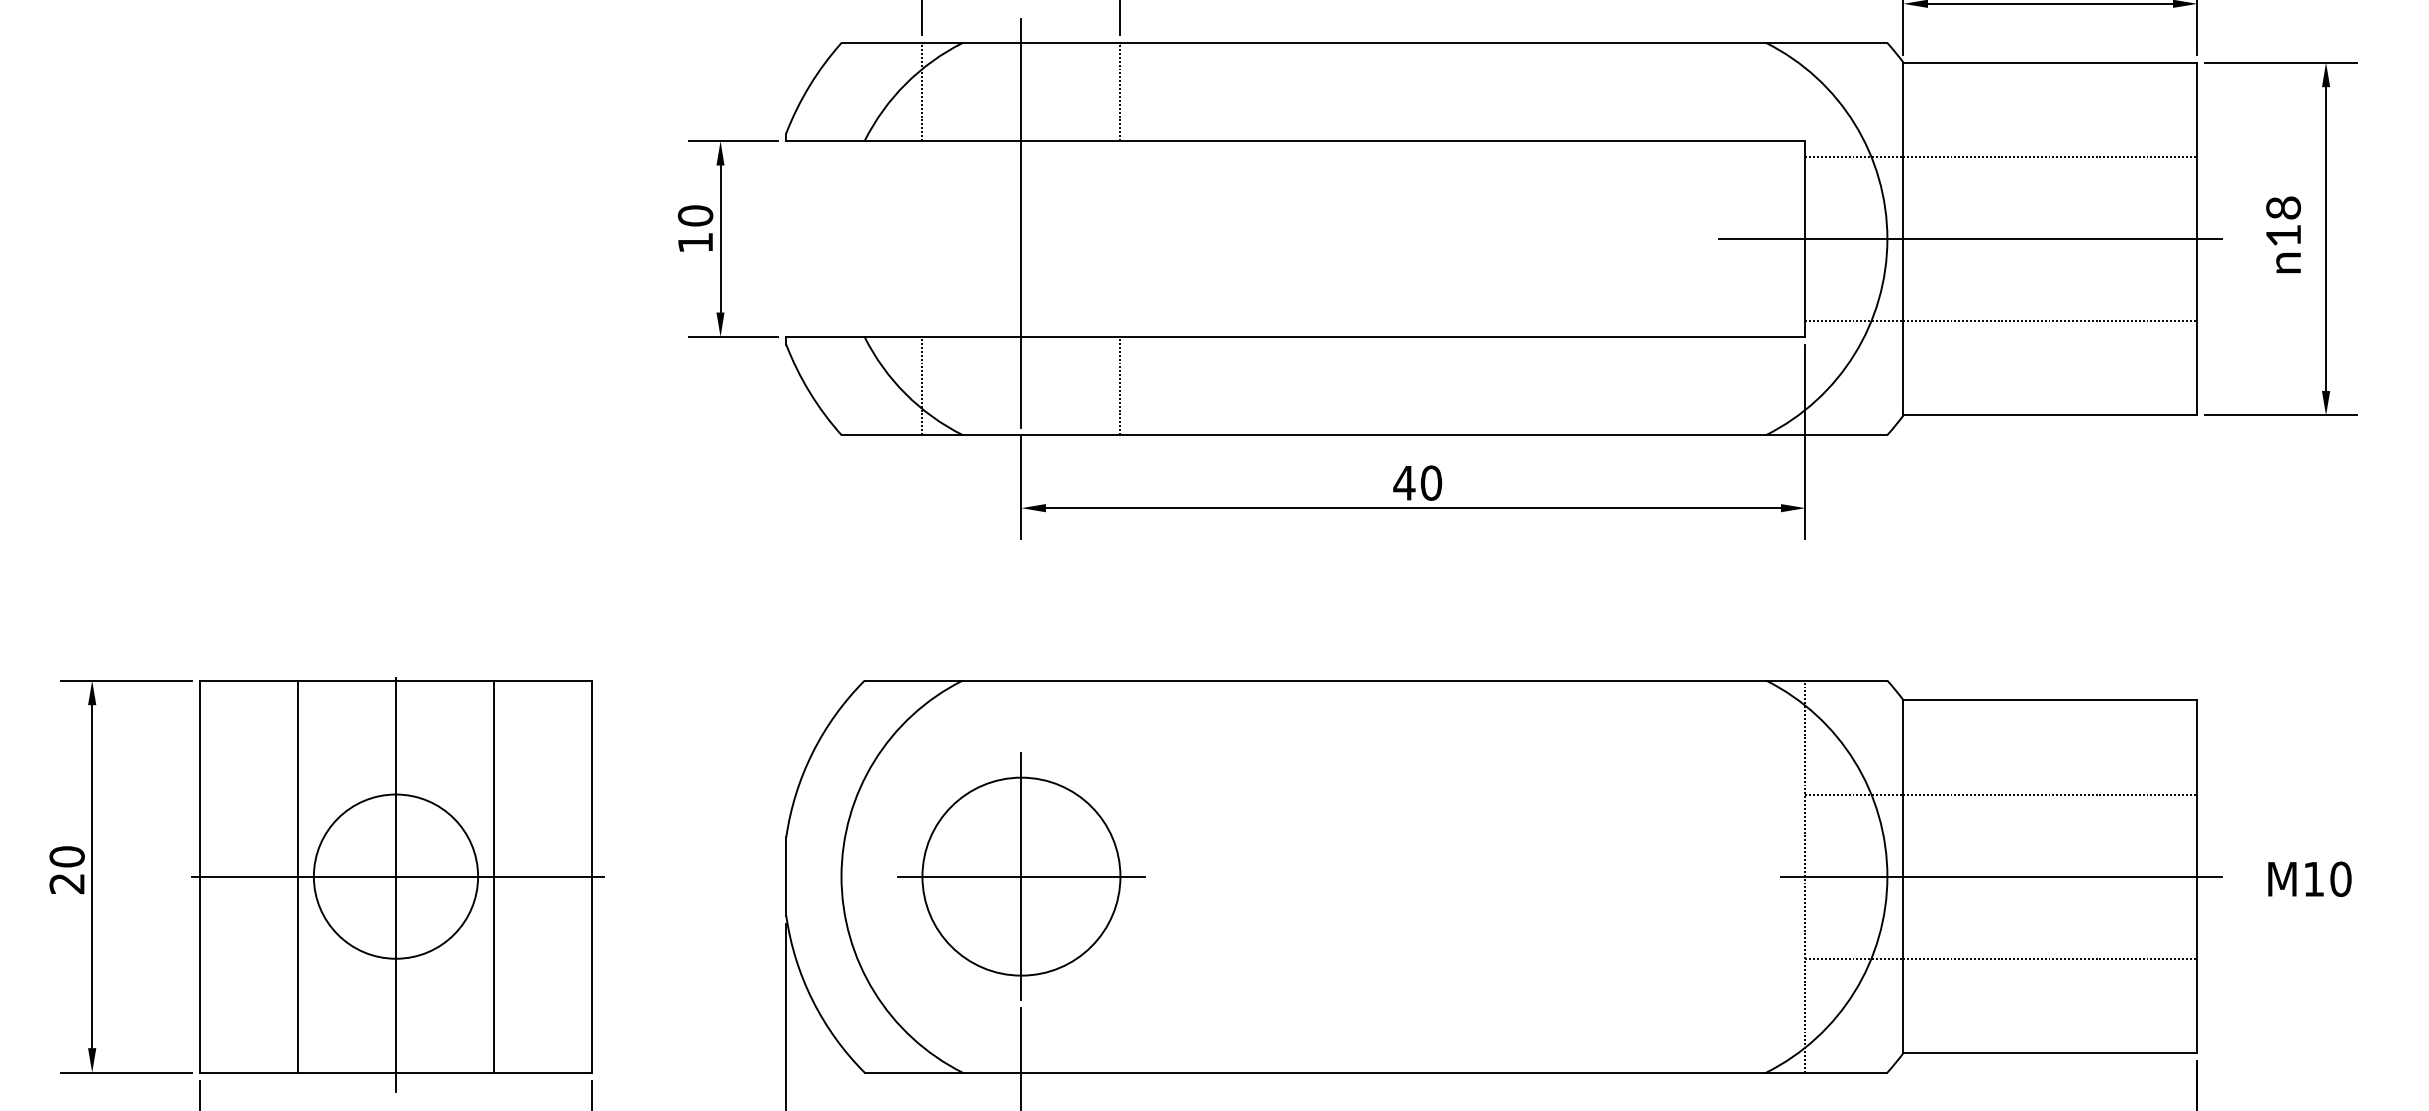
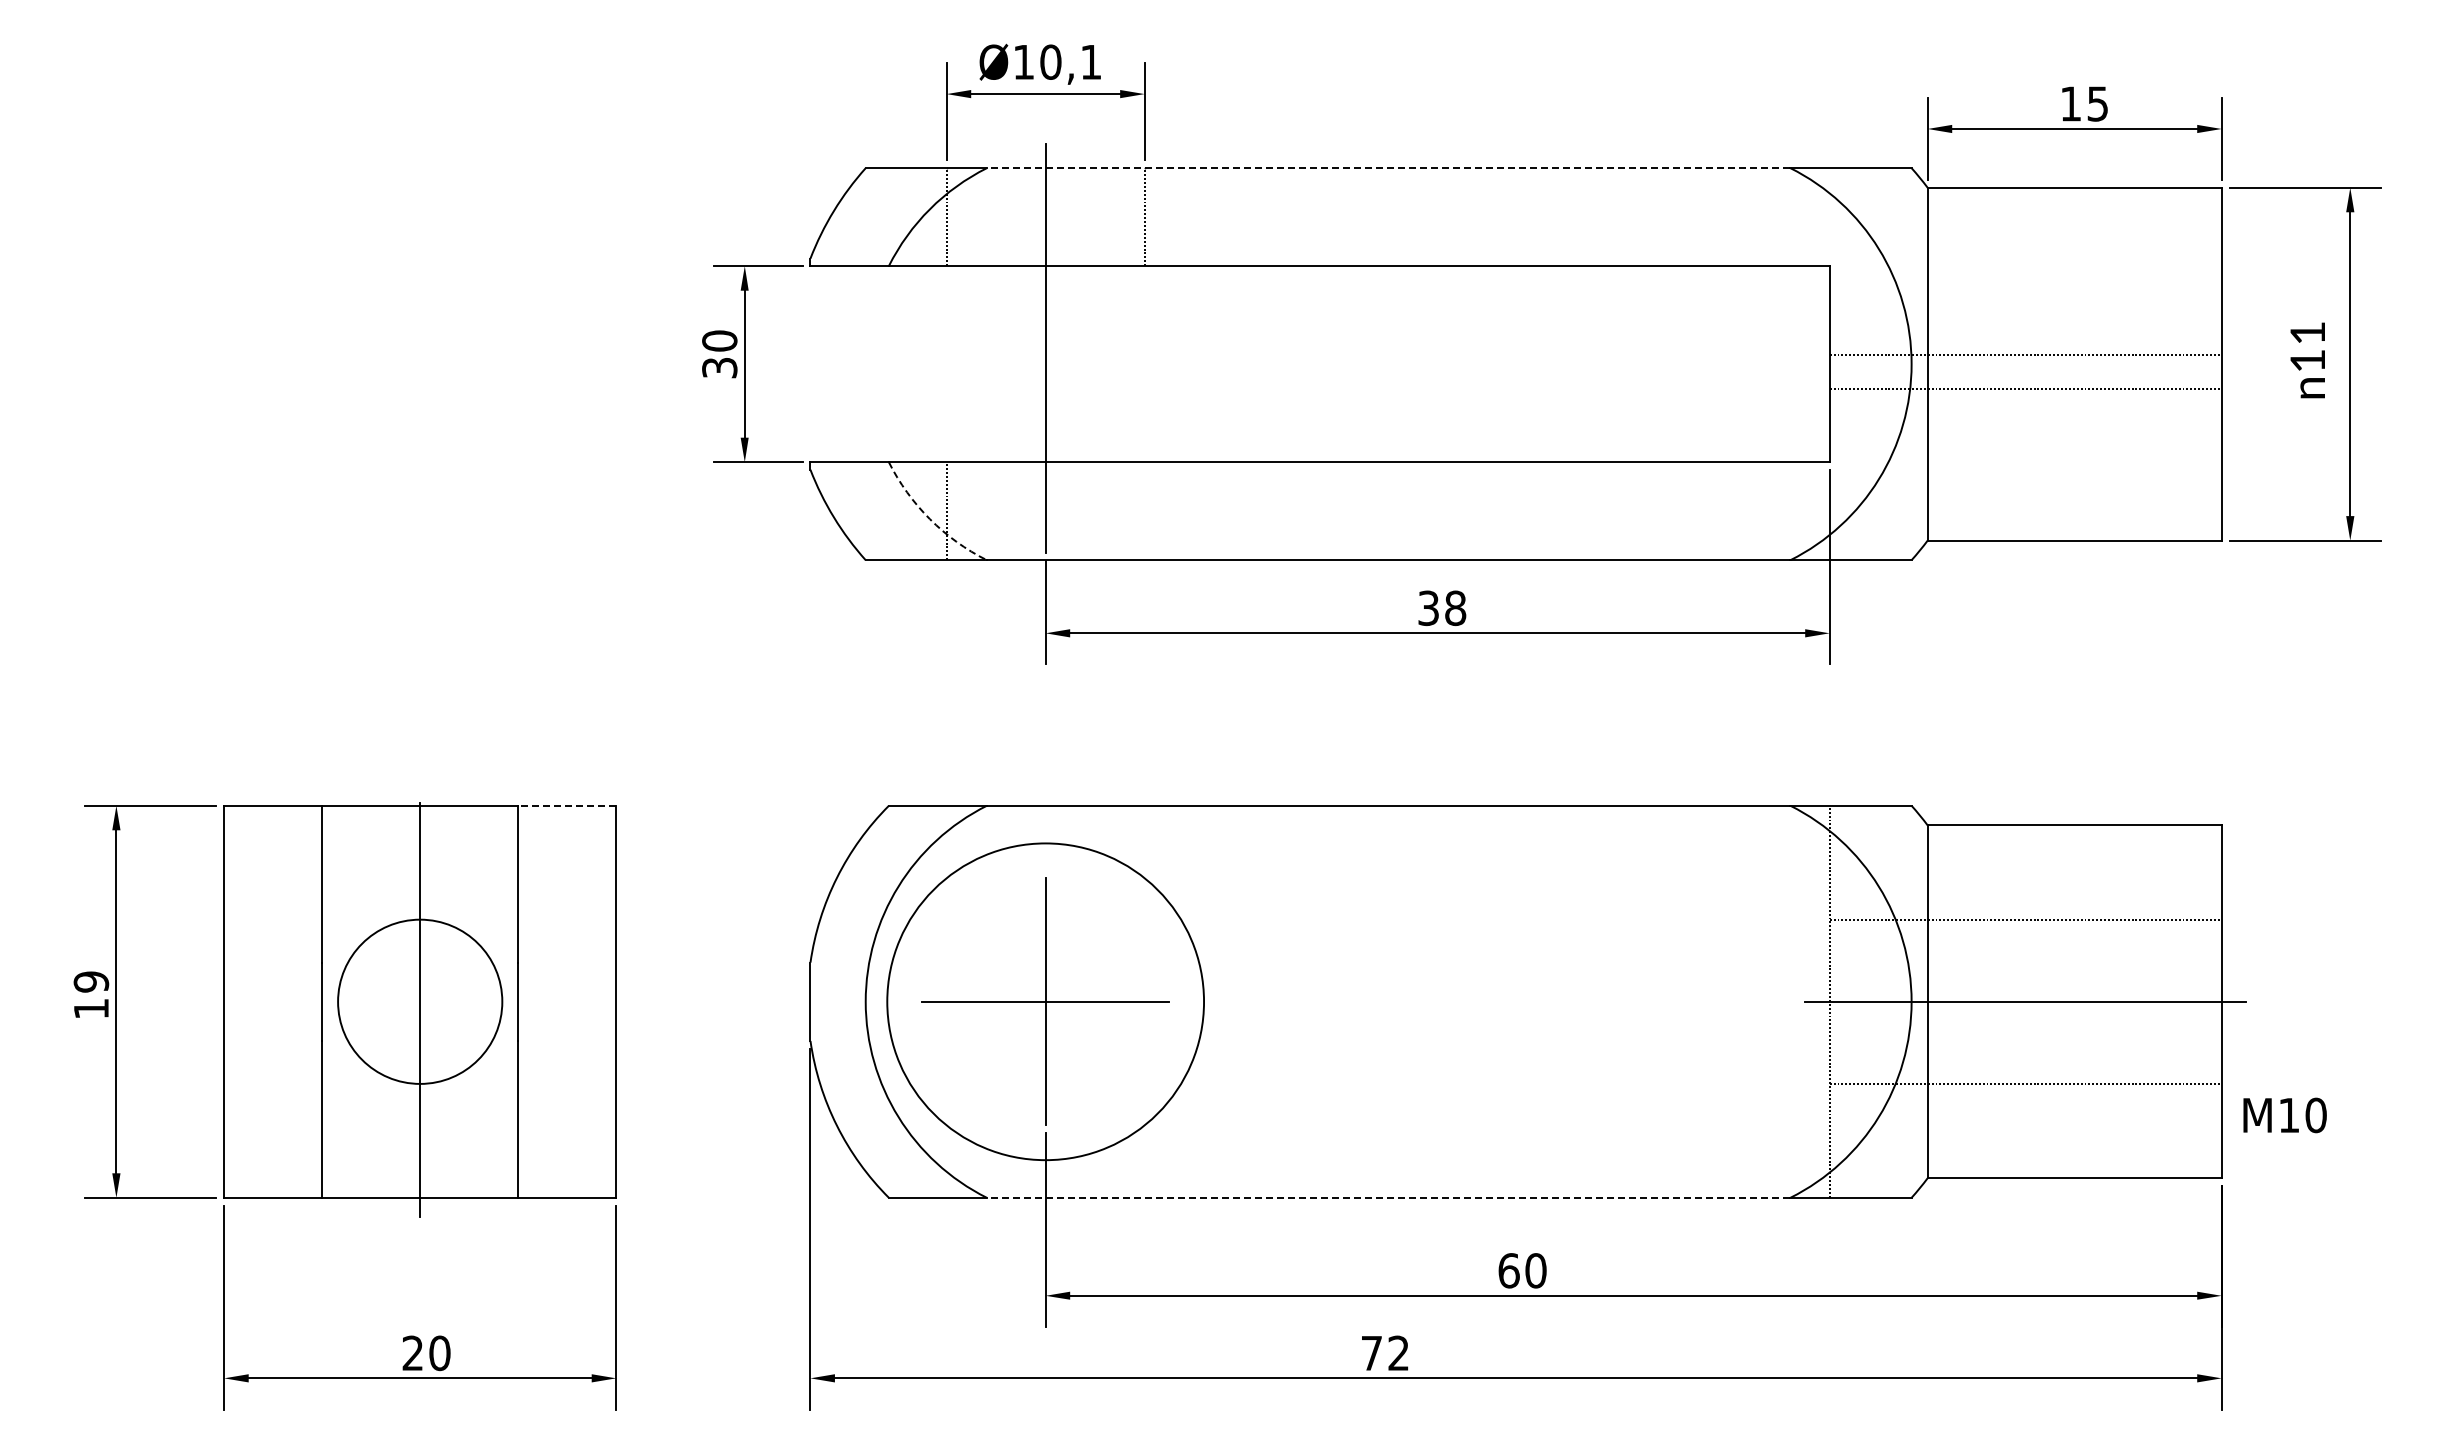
line: (1364, 43) -> (1388, 168), solid -> dashed
line: (2001, 157) -> (2025, 355), moved
text: (2283, 207) -> (2307, 332), 18 -> 11
line: (1970, 239) -> (1994, 364), removed
text: (695, 243) -> (719, 368), 10 -> 30
line: (2001, 321) -> (2025, 389), moved
line: (1120, 386) -> (1144, 511), removed
arc: (905, 394) -> (929, 519), solid -> dashed
text: (1417, 483) -> (1441, 608), 40 -> 38
line: (542, 680) -> (566, 805), solid -> dashed
text: (67, 870) -> (91, 995), 20 -> 19
line: (397, 876) -> (421, 1001), removed
circle: (1021, 876) -> (1045, 1001), size x1.6
text: (2309, 879) -> (2284, 1115), moved
line: (1364, 1072) -> (1388, 1197), solid -> dashed

